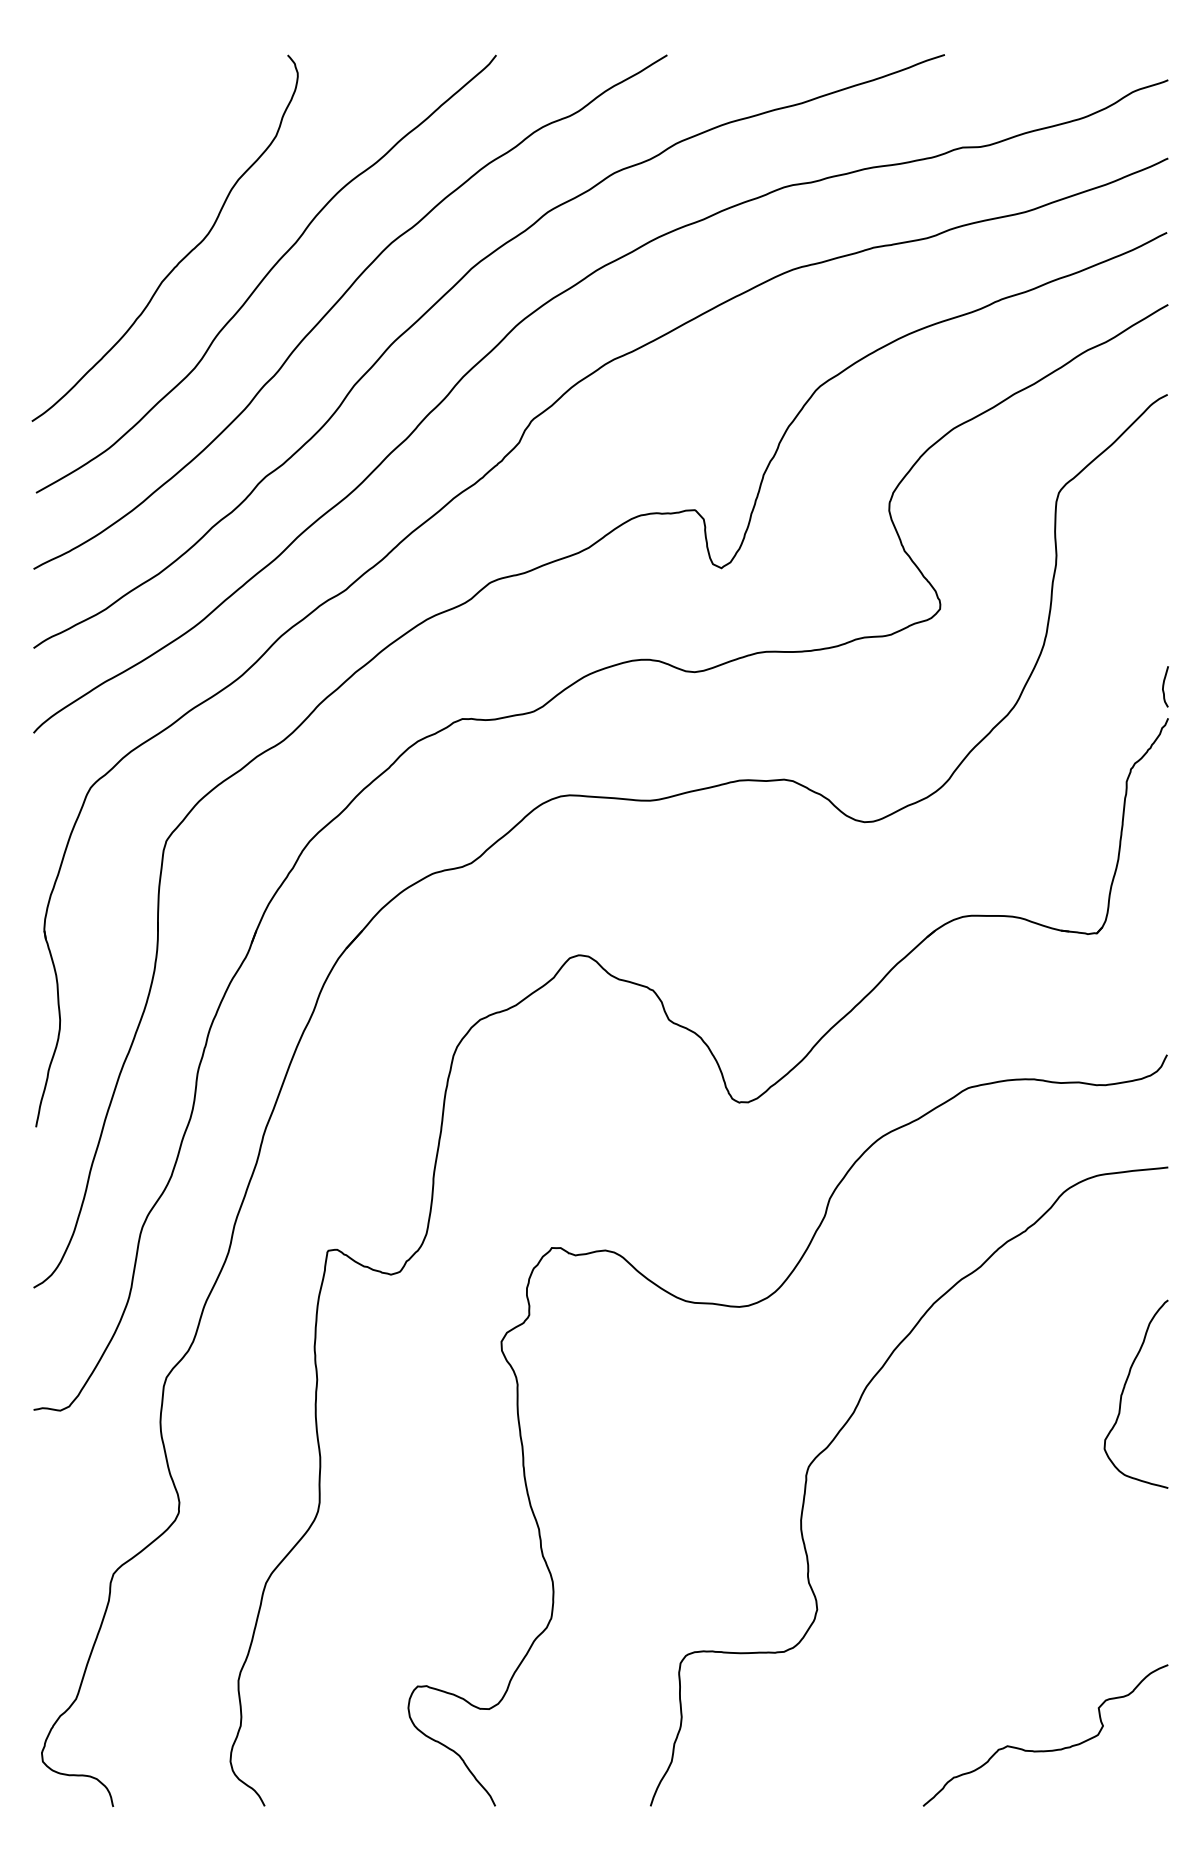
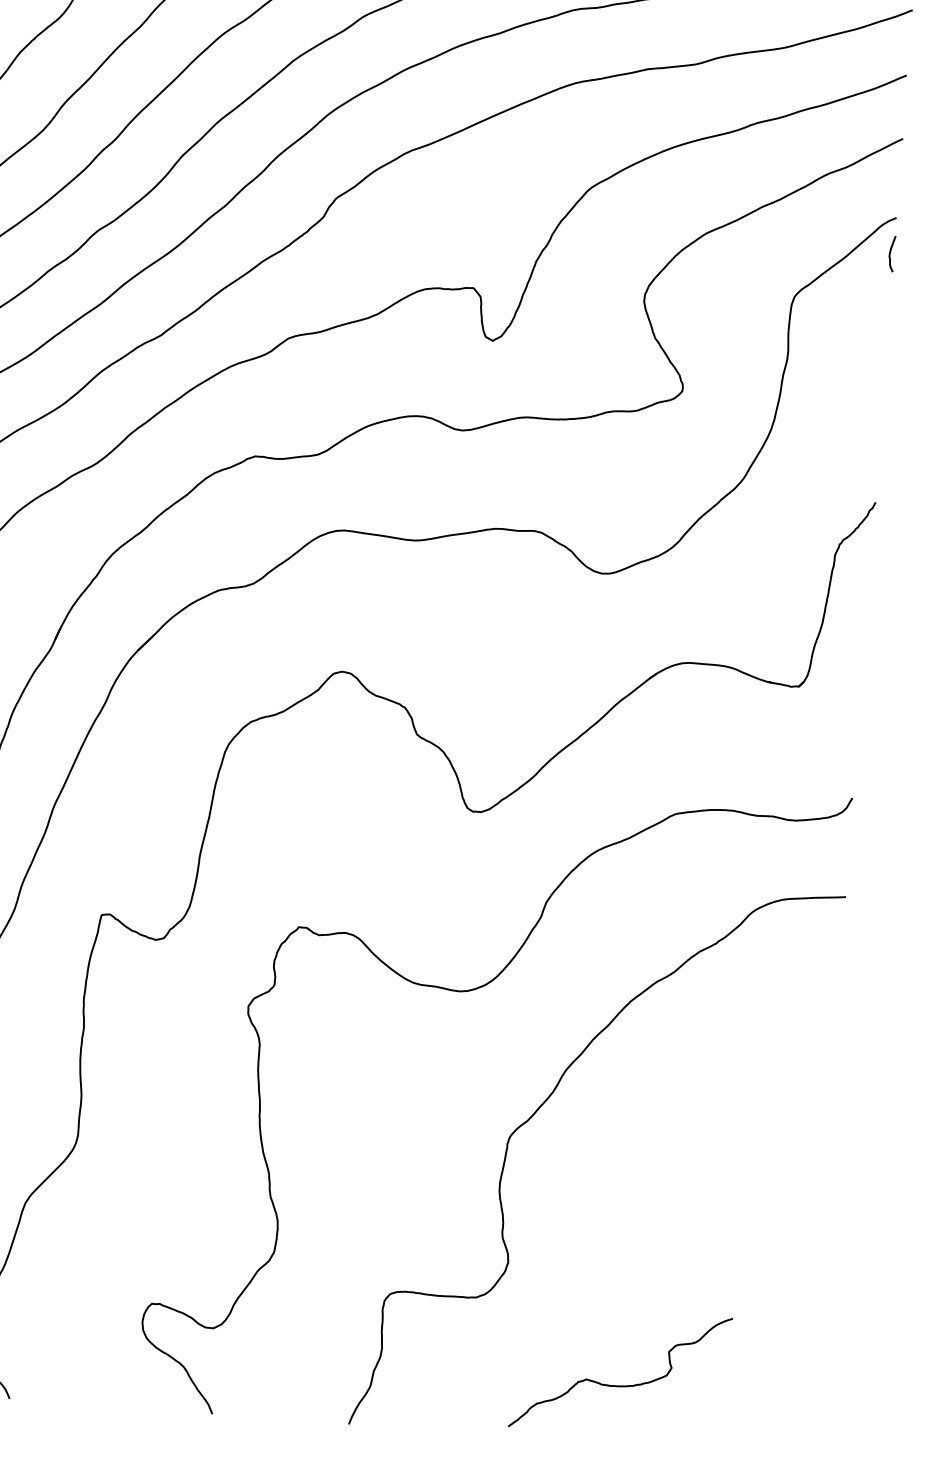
curve: (1164, 686) -> (891, 253), moved
curve: (1124, 1390) -> (792, 1090), removed
curve: (1045, 1750) -> (619, 1385), moved

